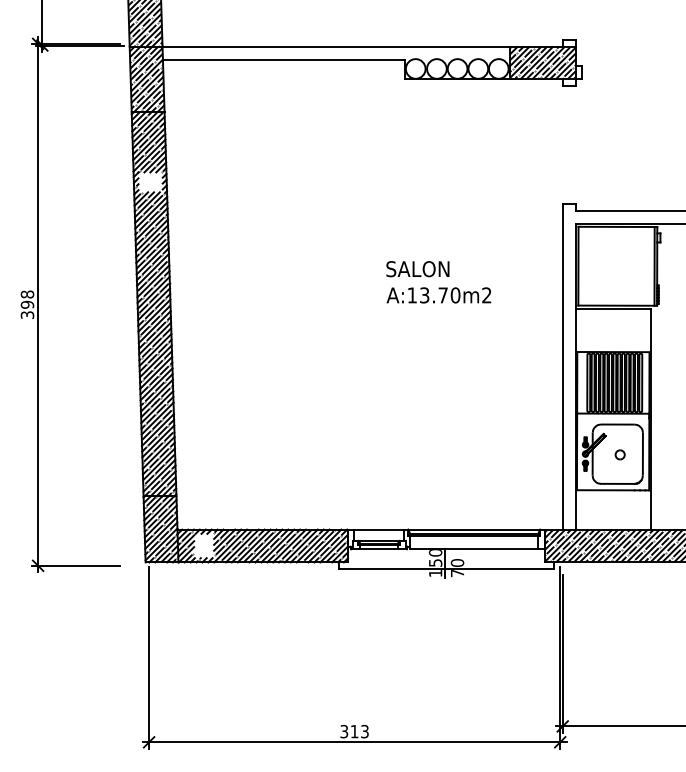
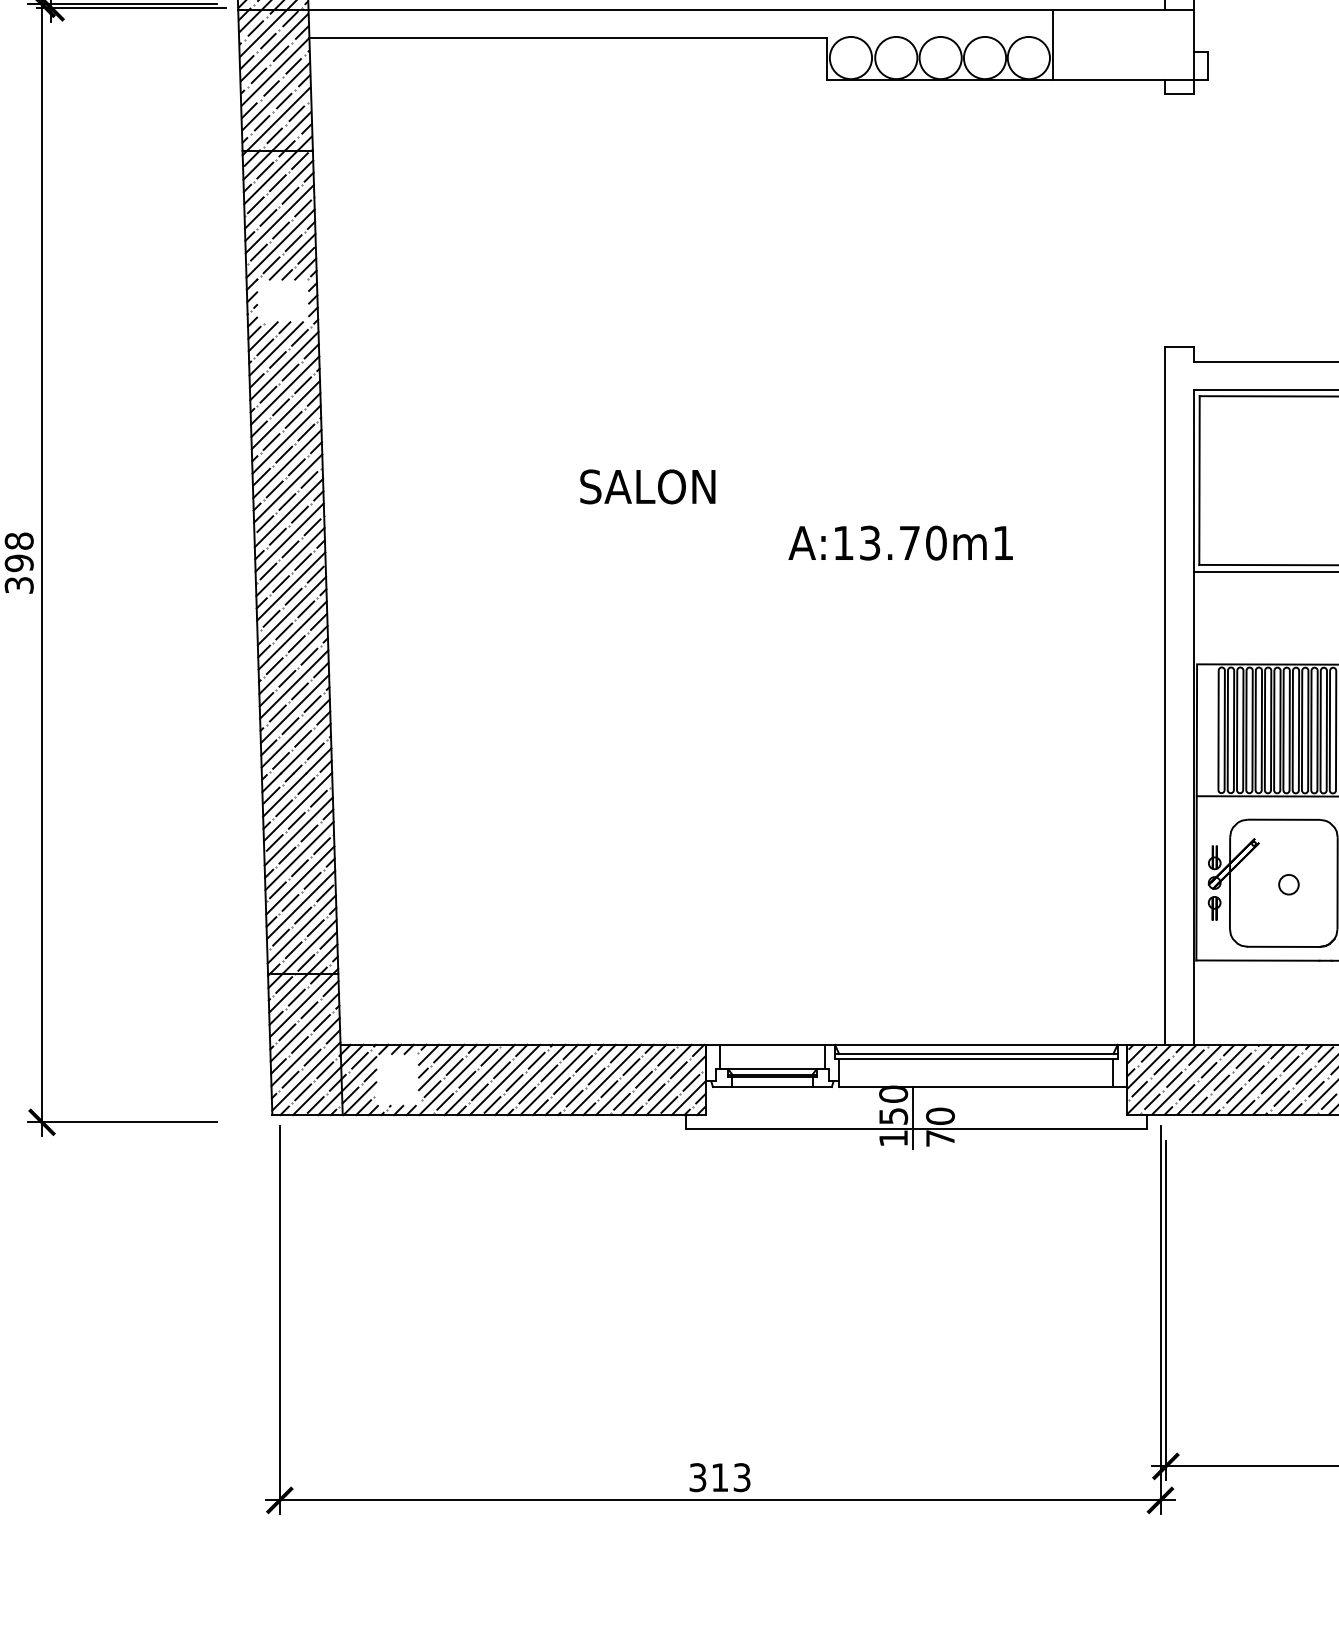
hatch: (542, 62) -> (1122, 44), removed
text: (417, 269) -> (646, 487), moved
text: (486, 295) -> (1002, 543), A:13.70m2 -> A:13.70m1

